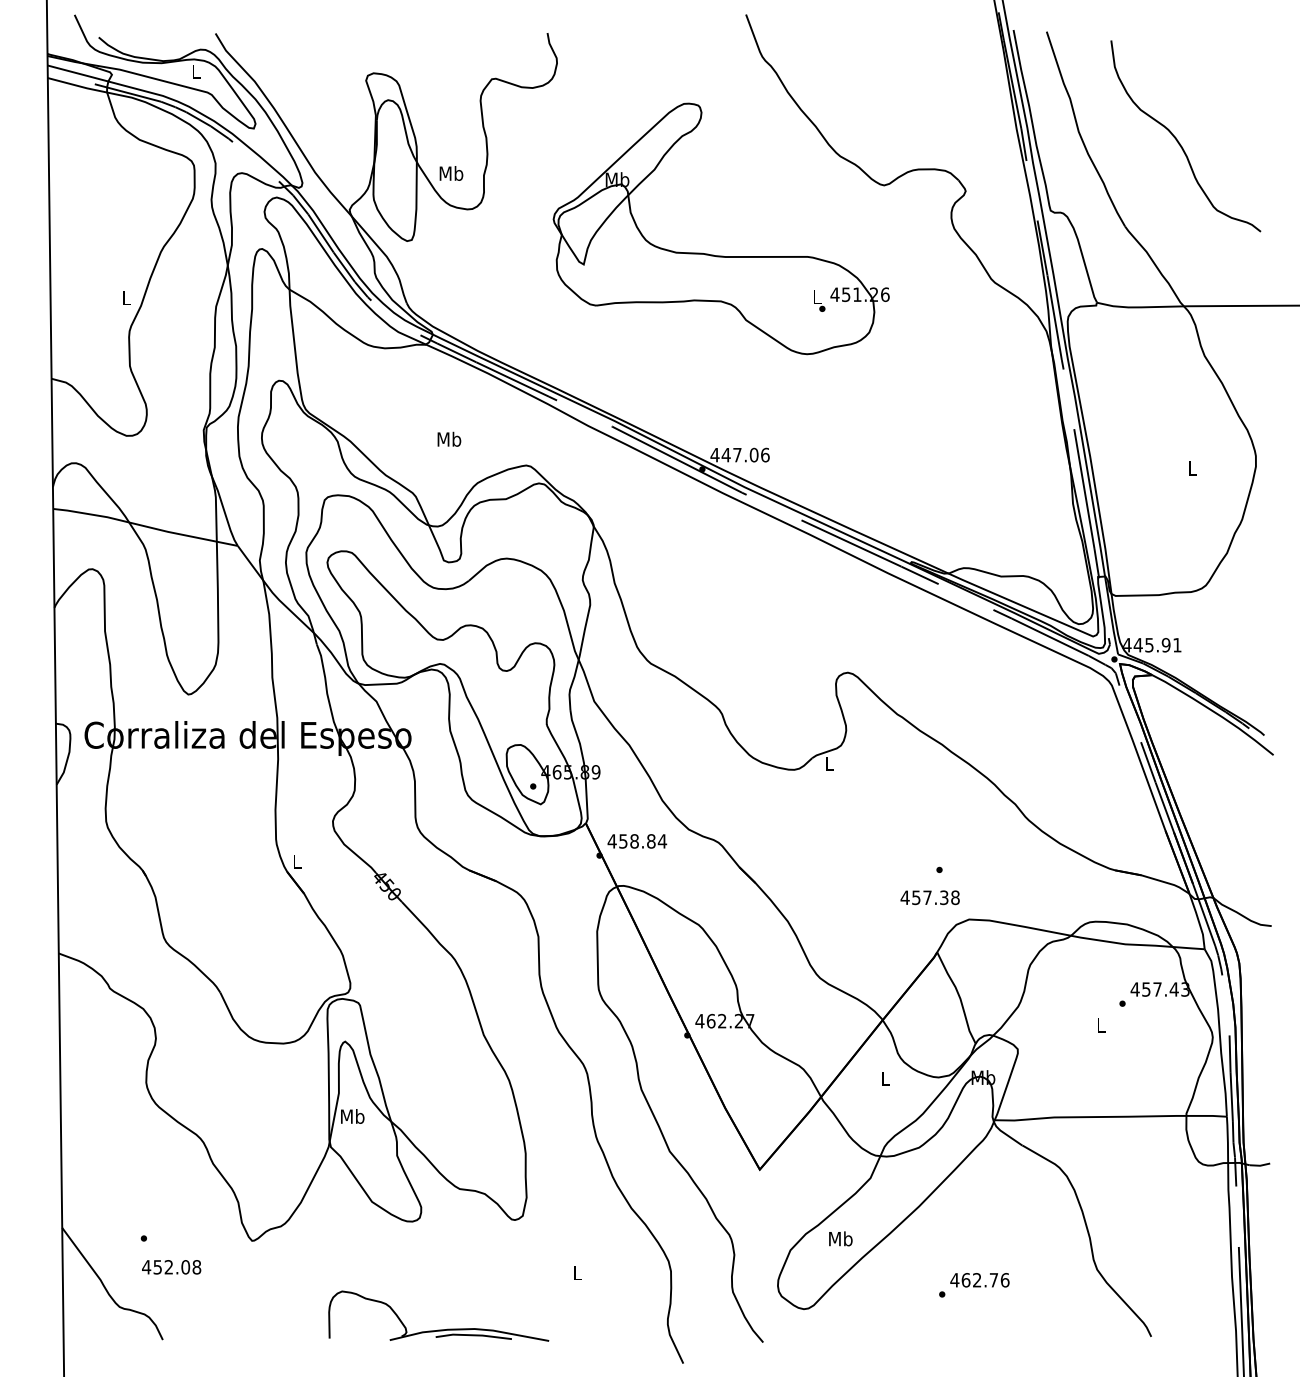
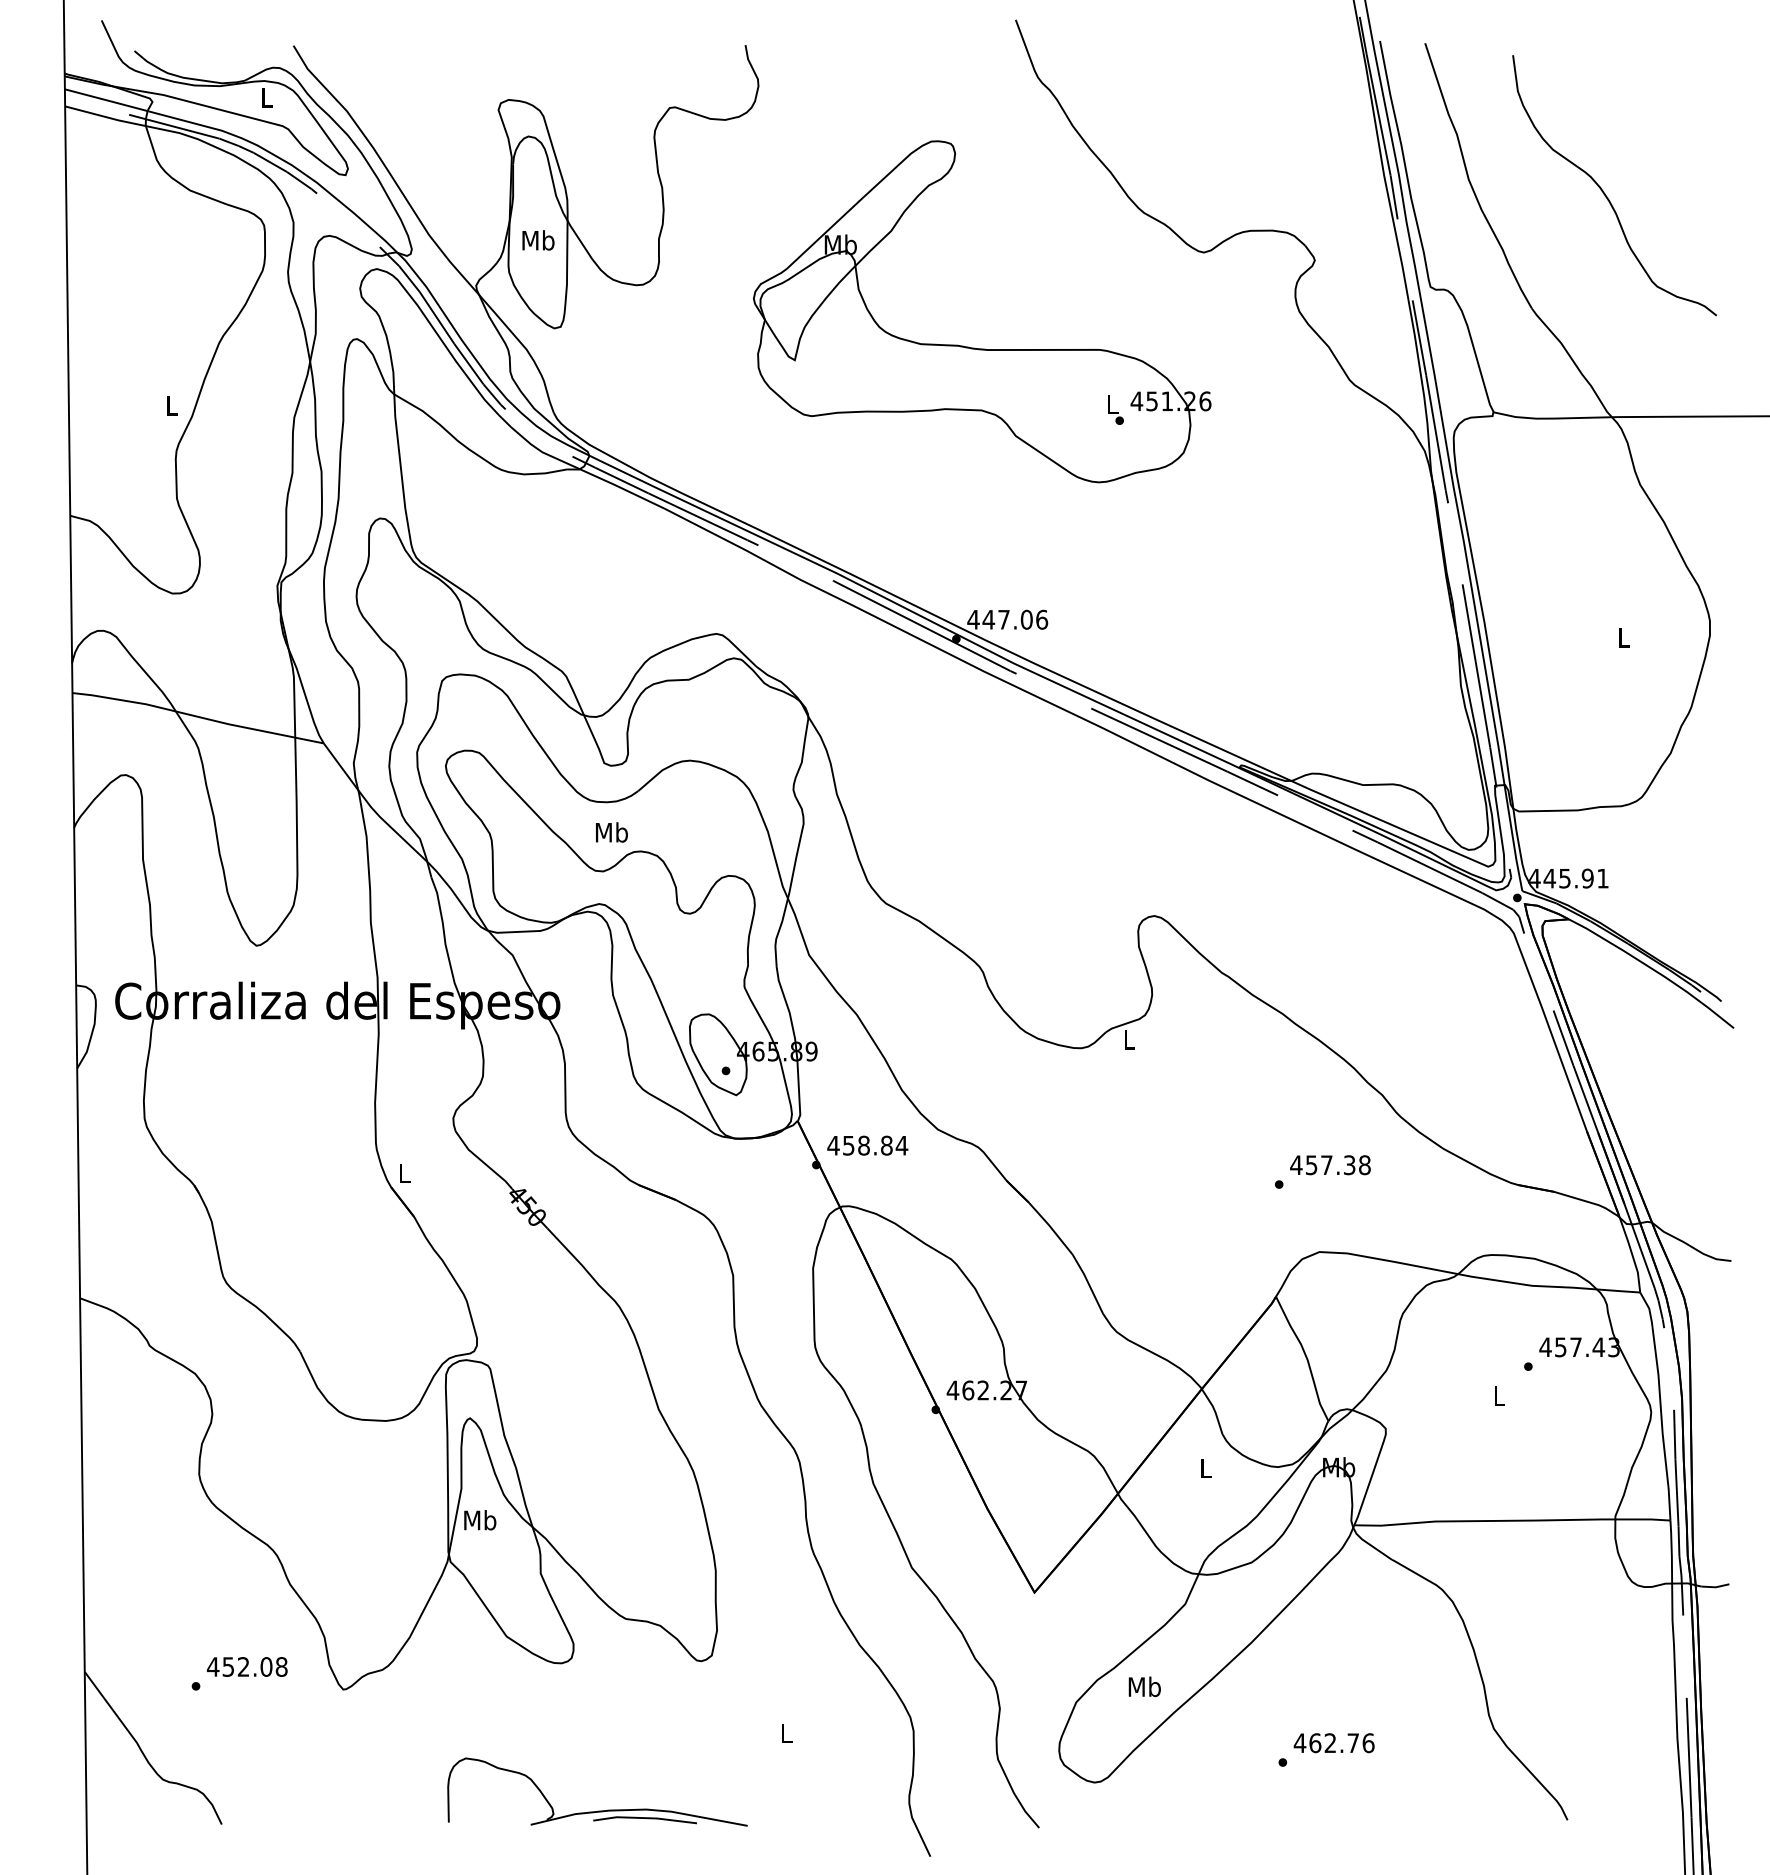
text: (451, 173) -> (538, 240), moved
text: (449, 438) -> (612, 831), moved
text: (929, 897) -> (1329, 1164), moved
text: (171, 1267) -> (247, 1667), moved

